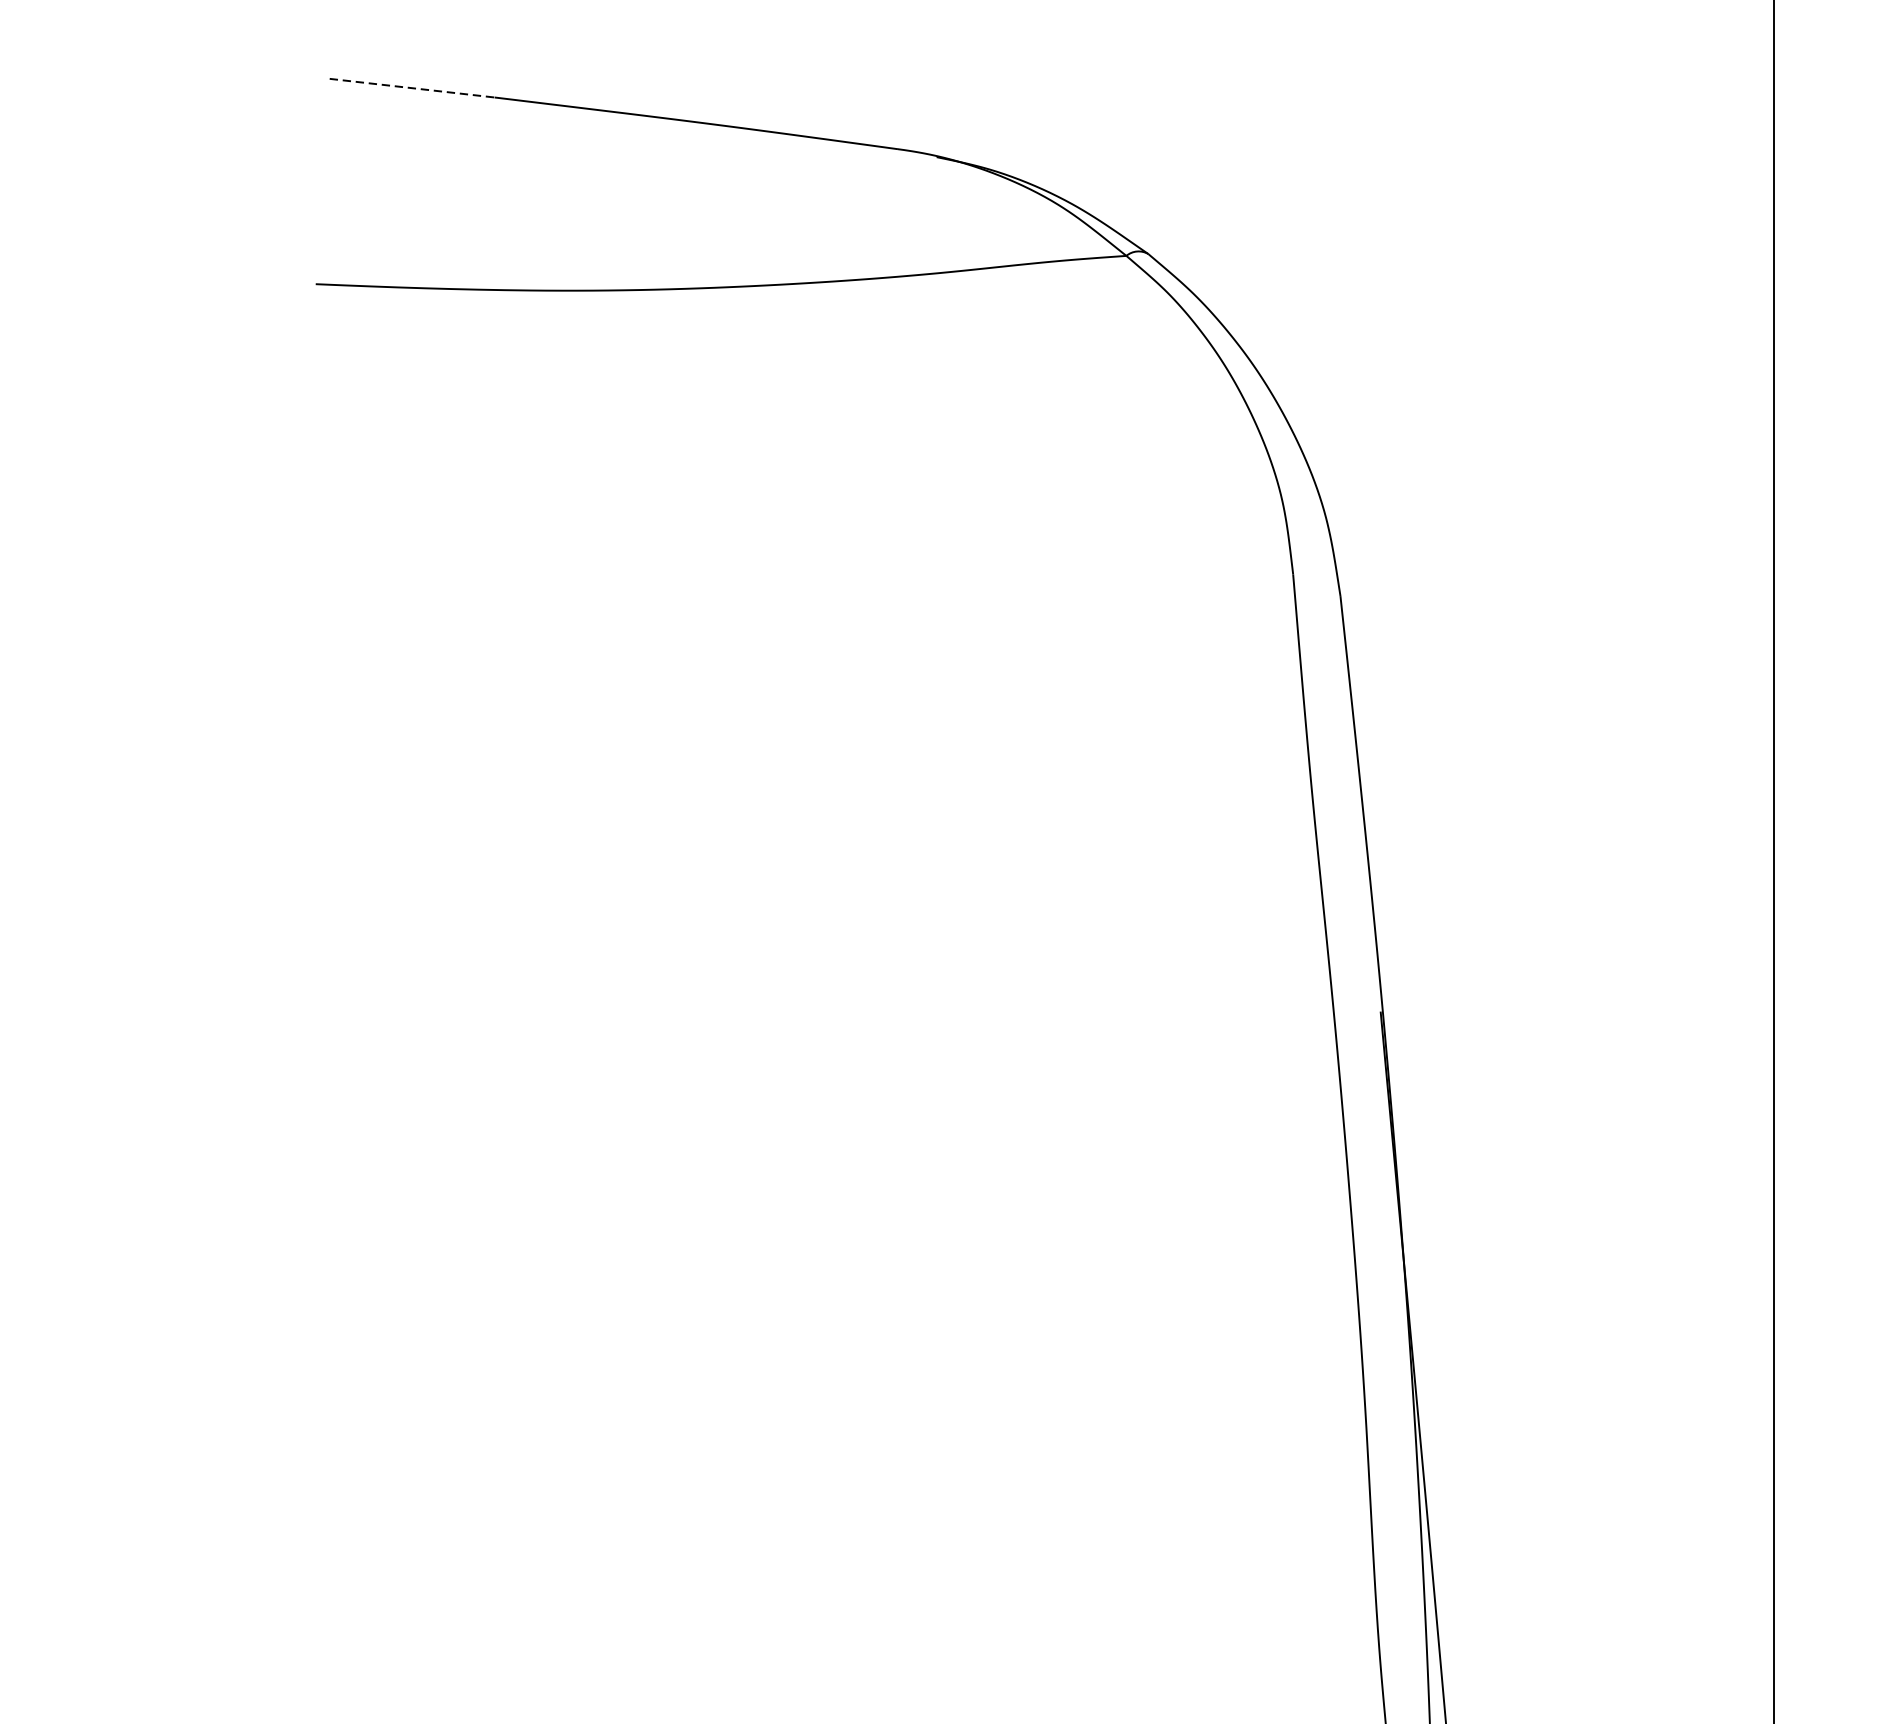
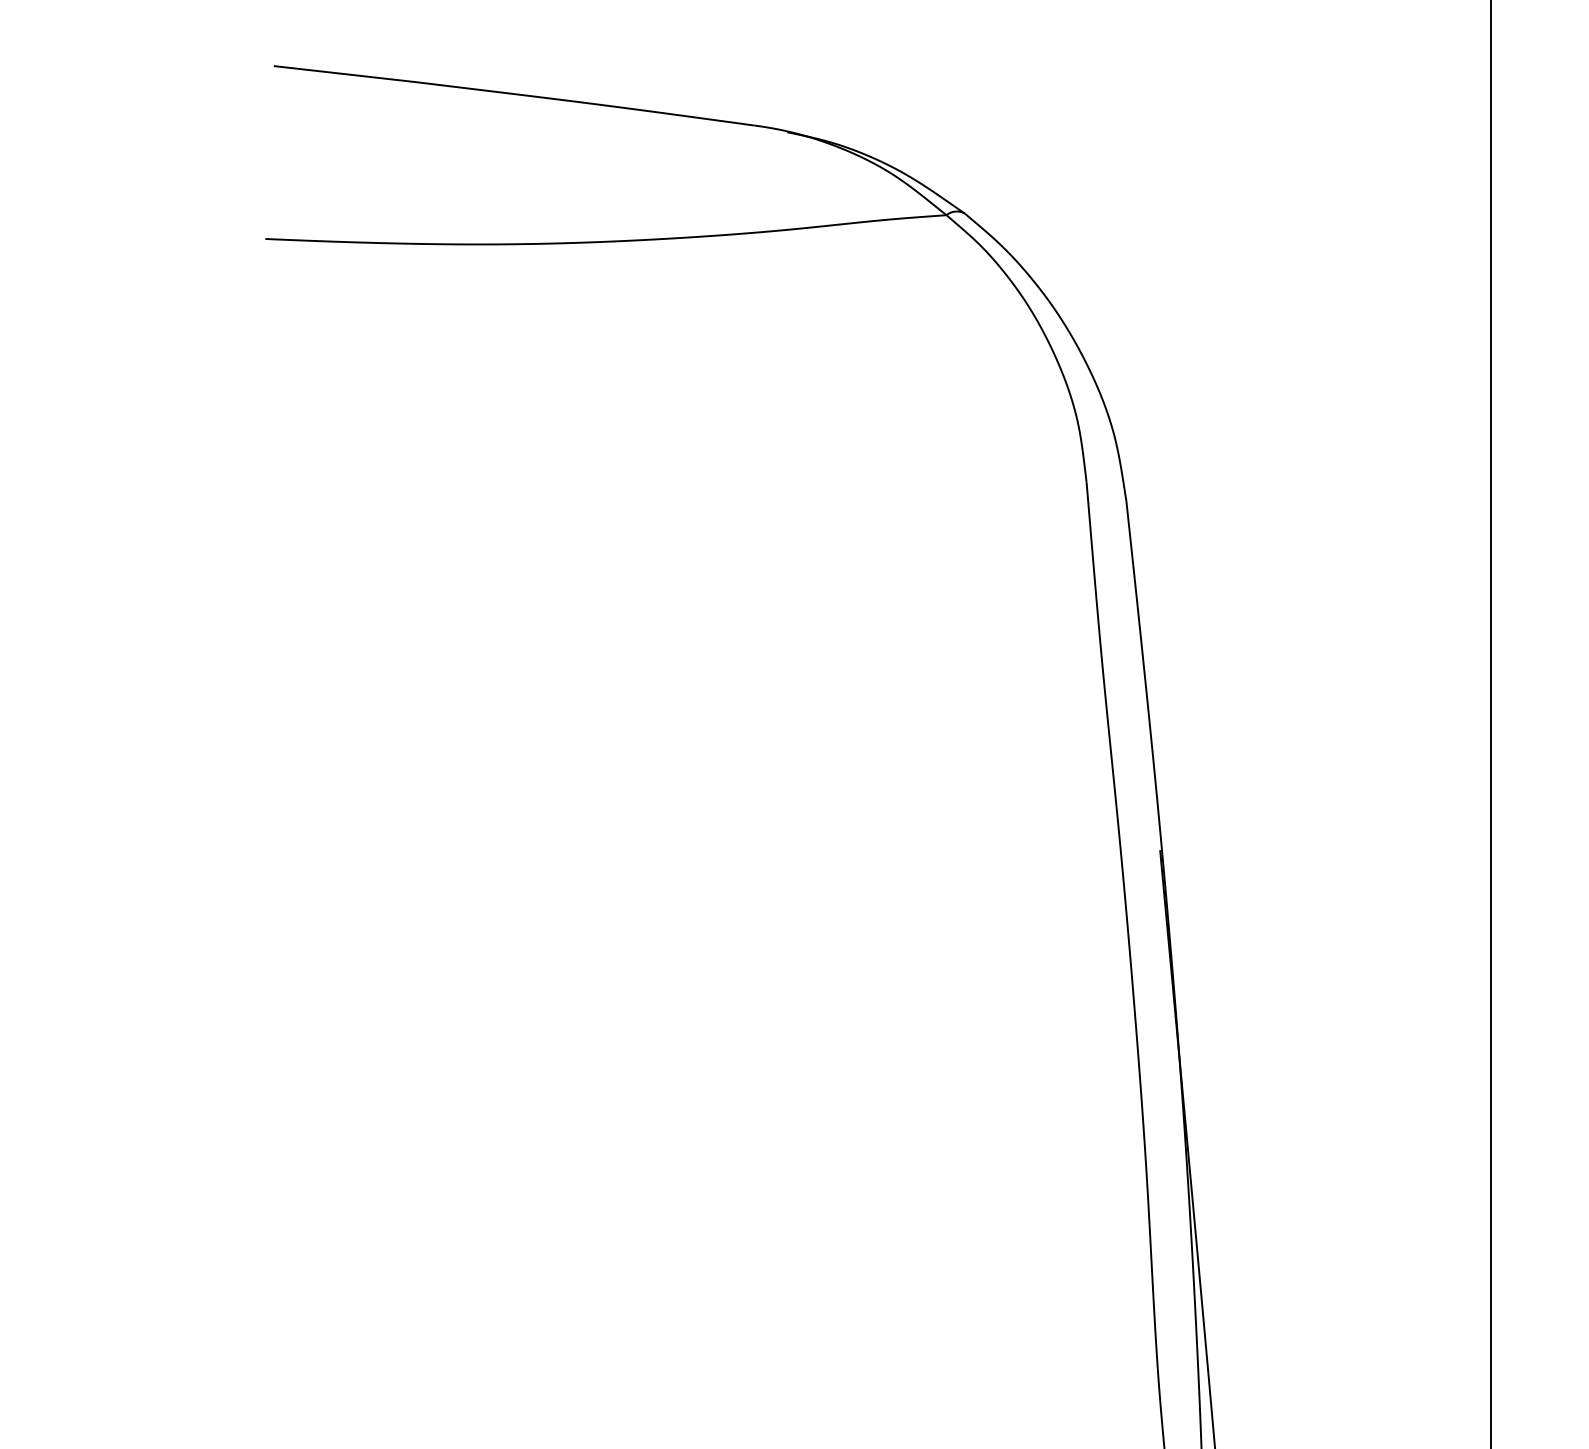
line: (411, 88) -> (345, 74), dashed -> solid

